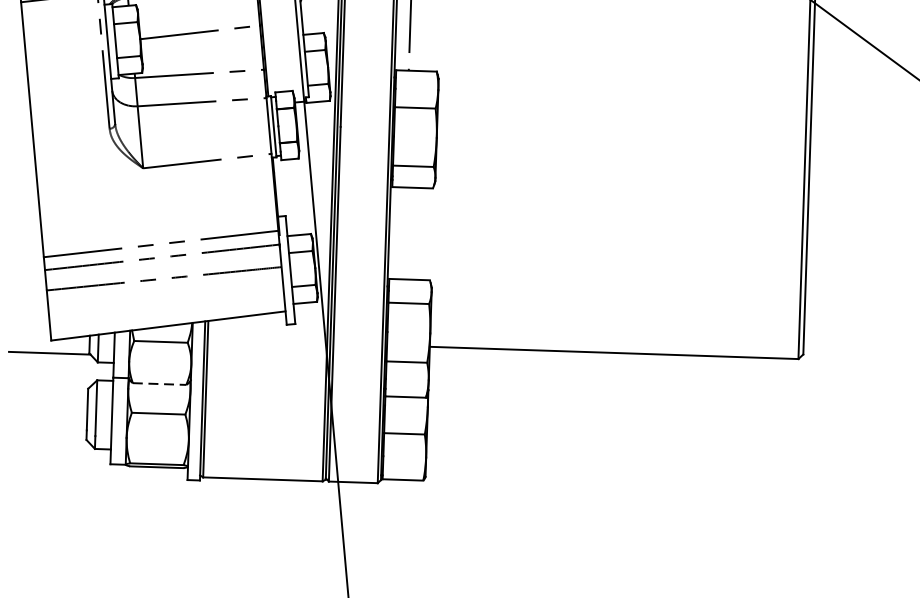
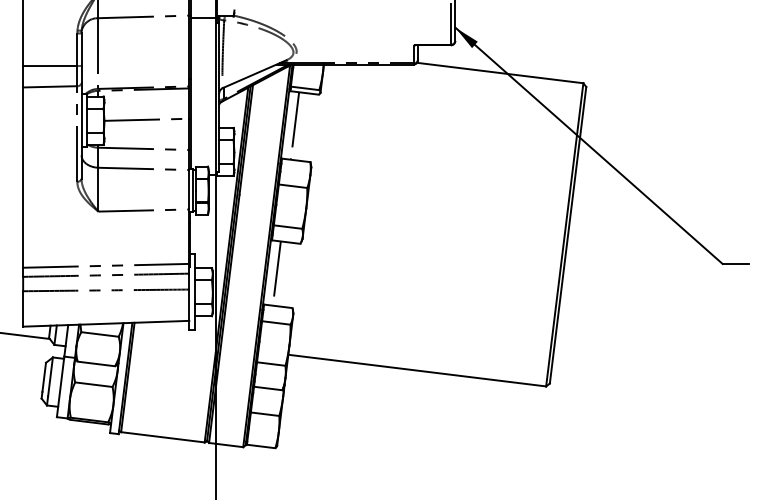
line: (402, 233) -> (276, 273), added
line: (159, 383) -> (96, 363), dashed -> solid

